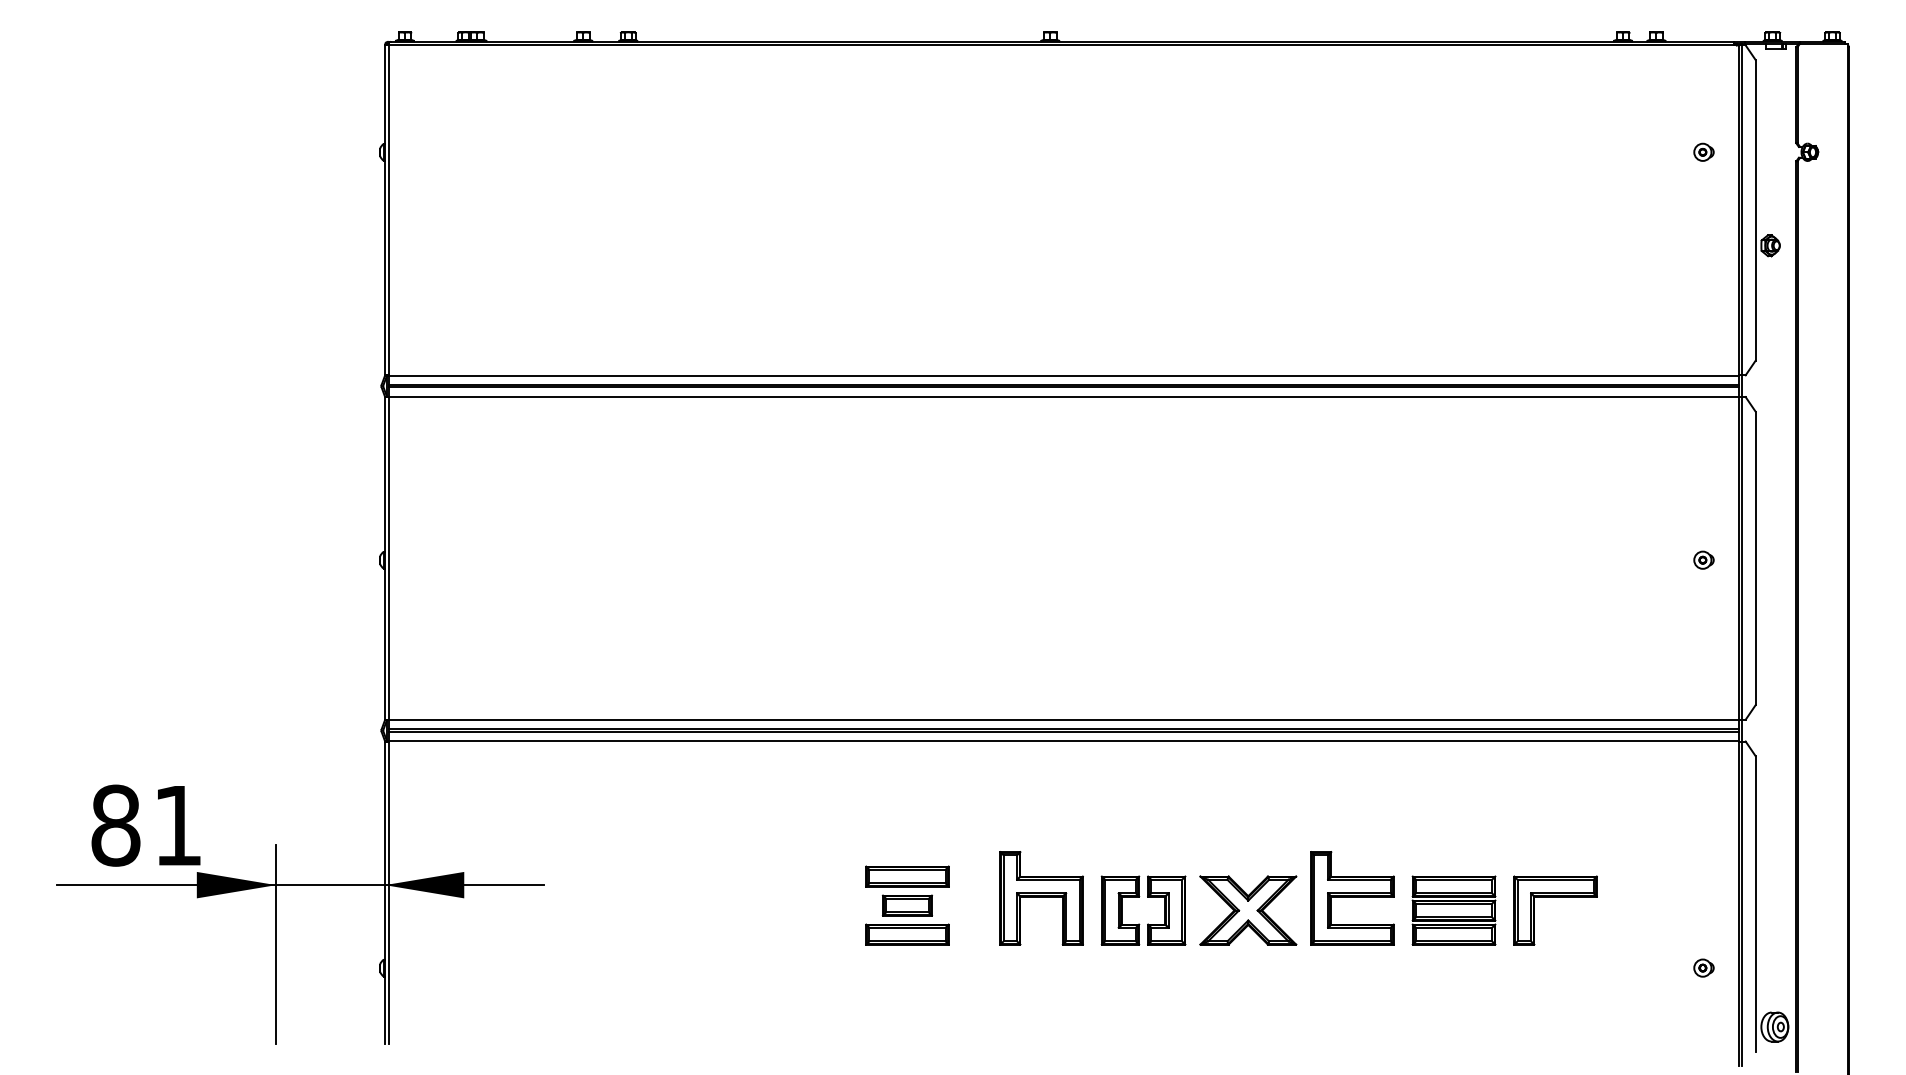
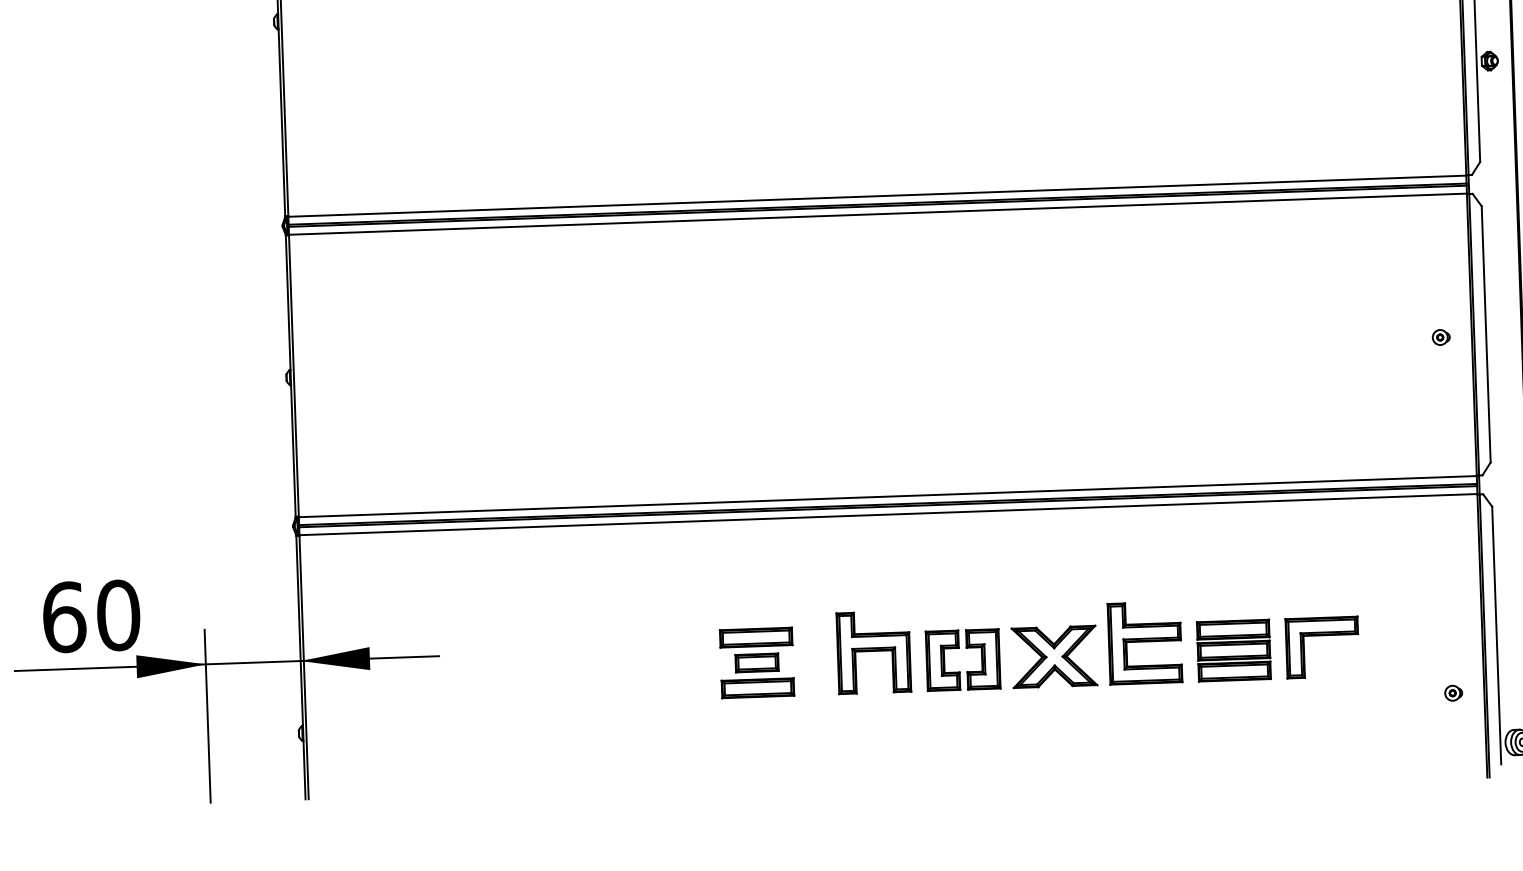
text: (146, 825) -> (90, 616), 81 -> 60

